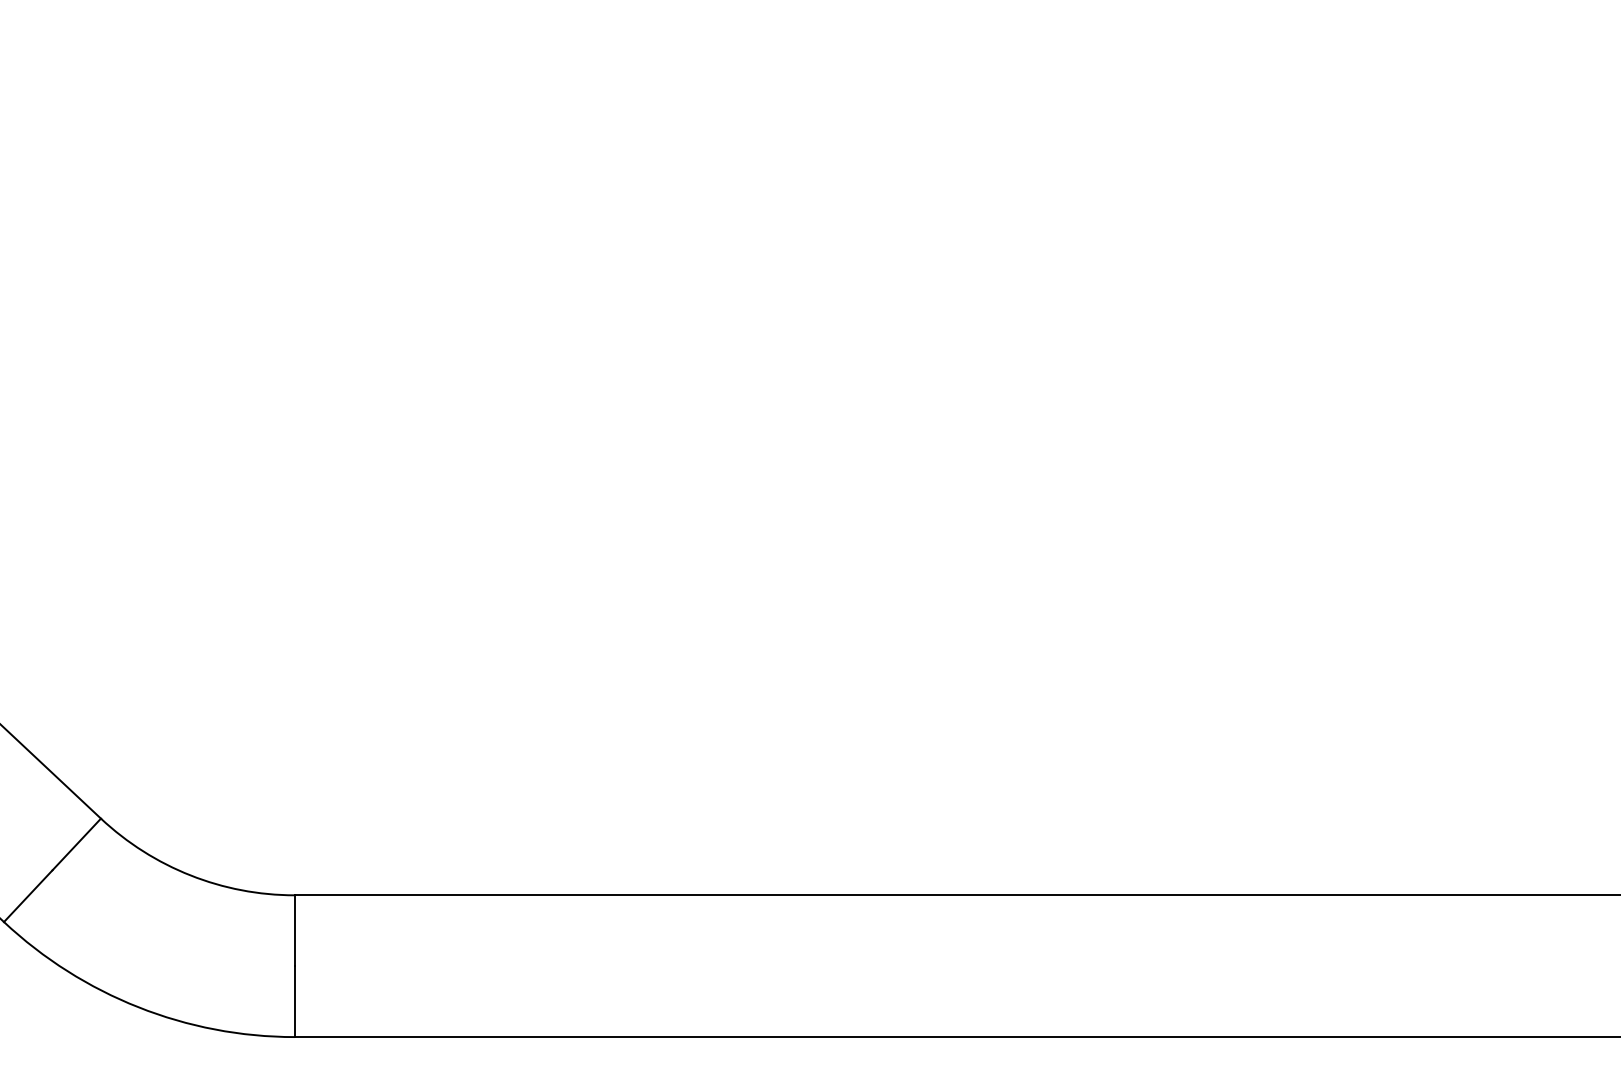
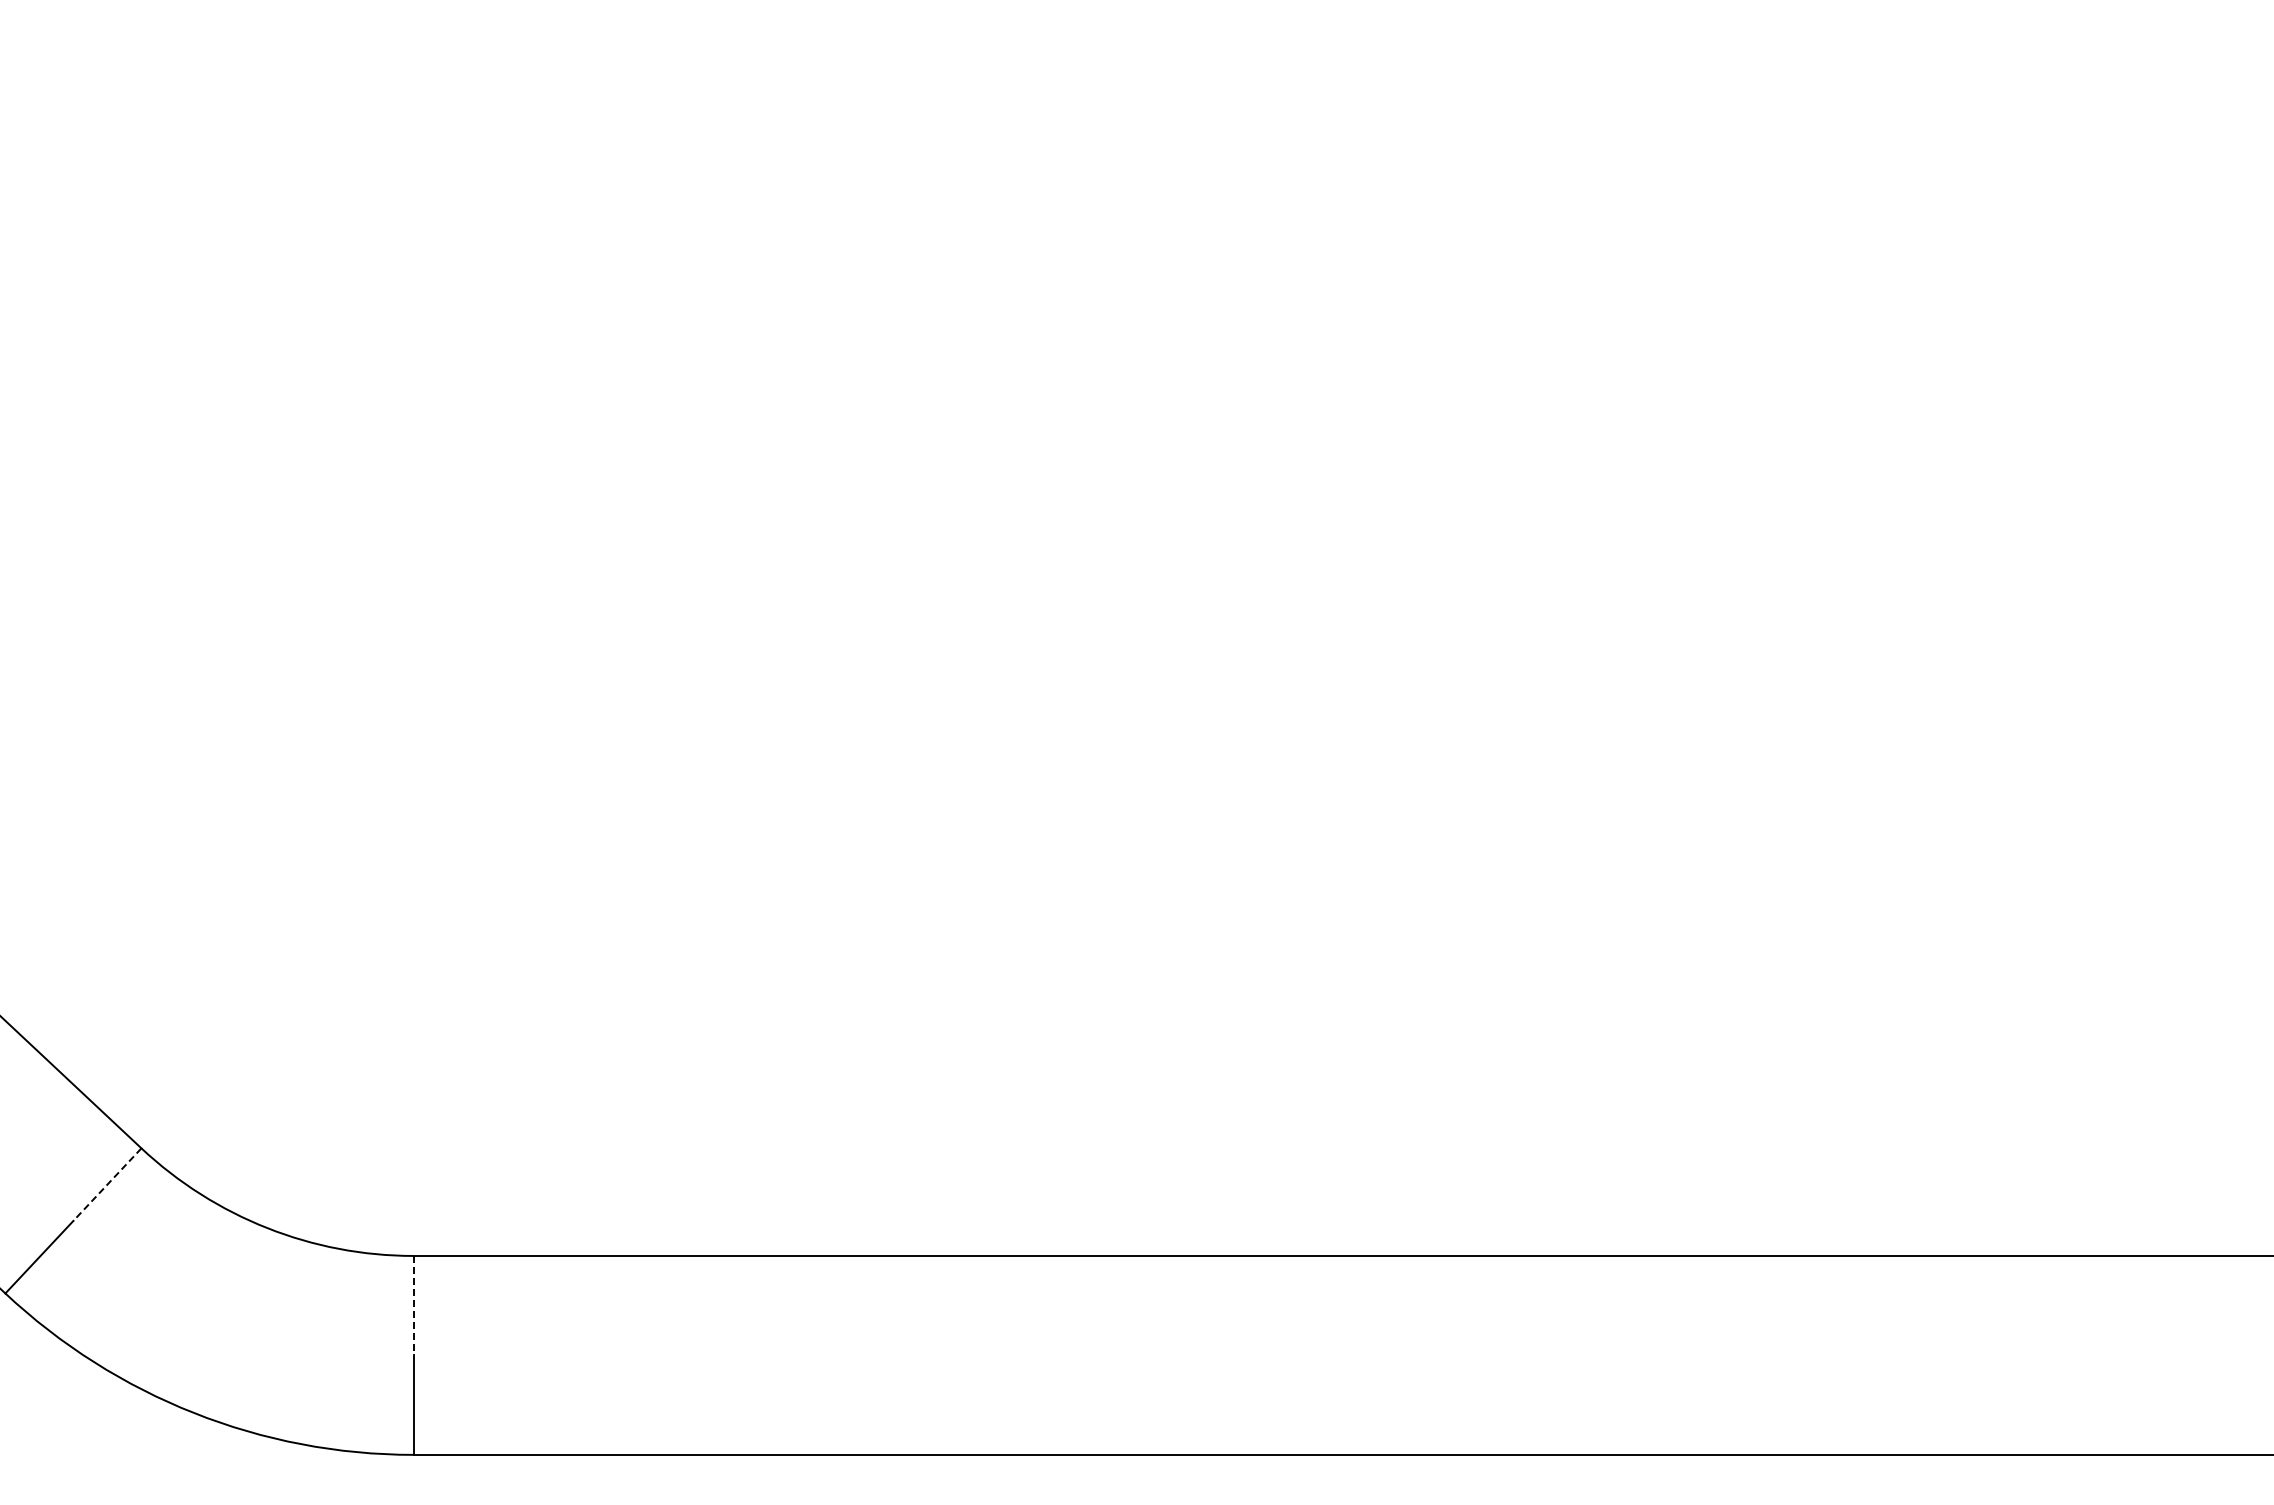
line: (76, 844) -> (107, 1184), solid -> dashed
line: (294, 930) -> (413, 1305), solid -> dashed

